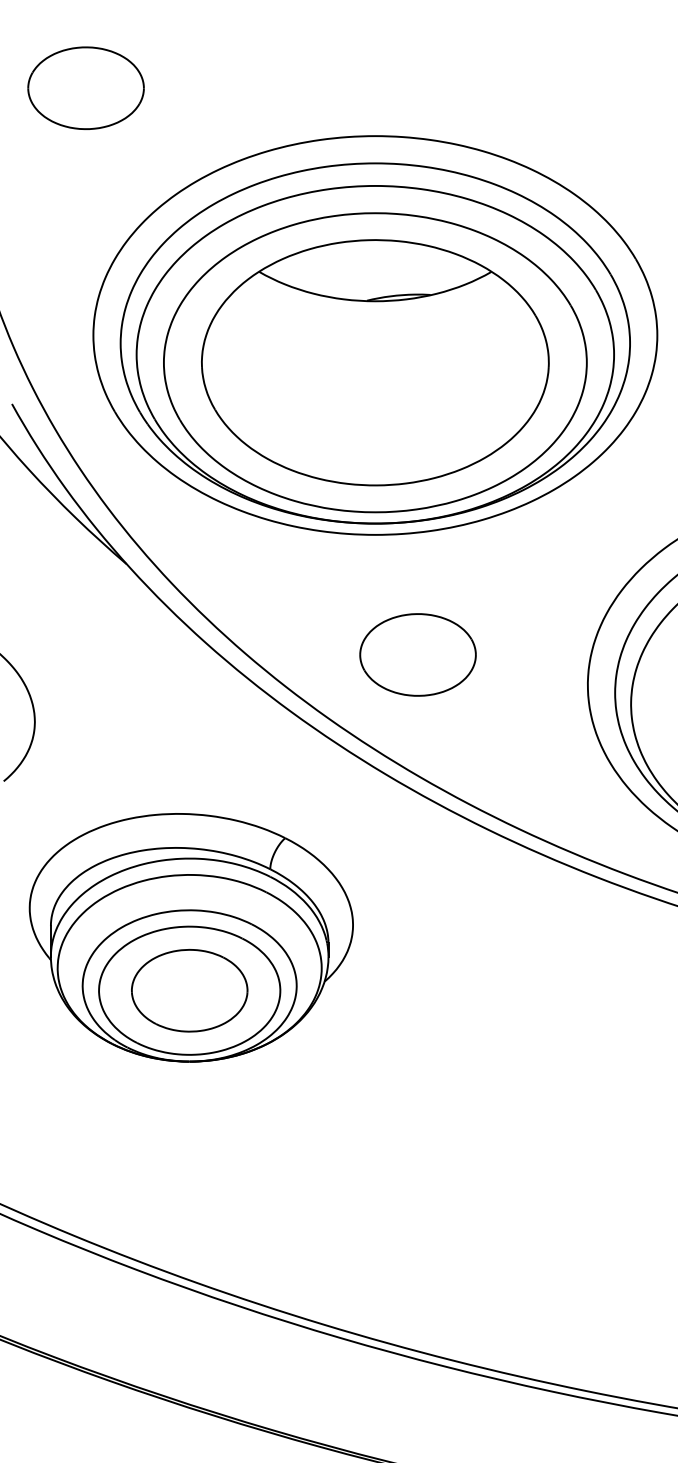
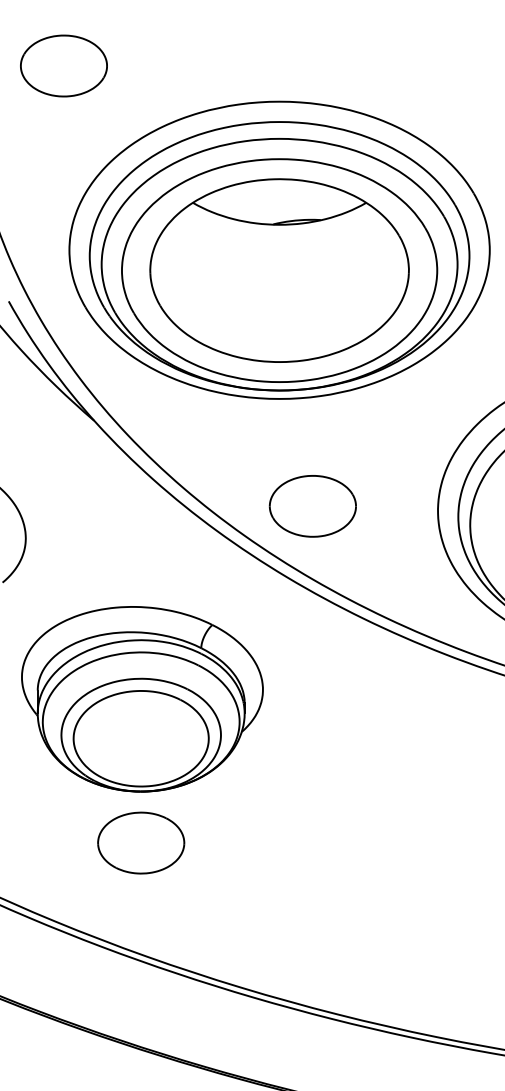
part: (417, 654) -> (312, 505), moved
part: (189, 990) -> (141, 842), moved

